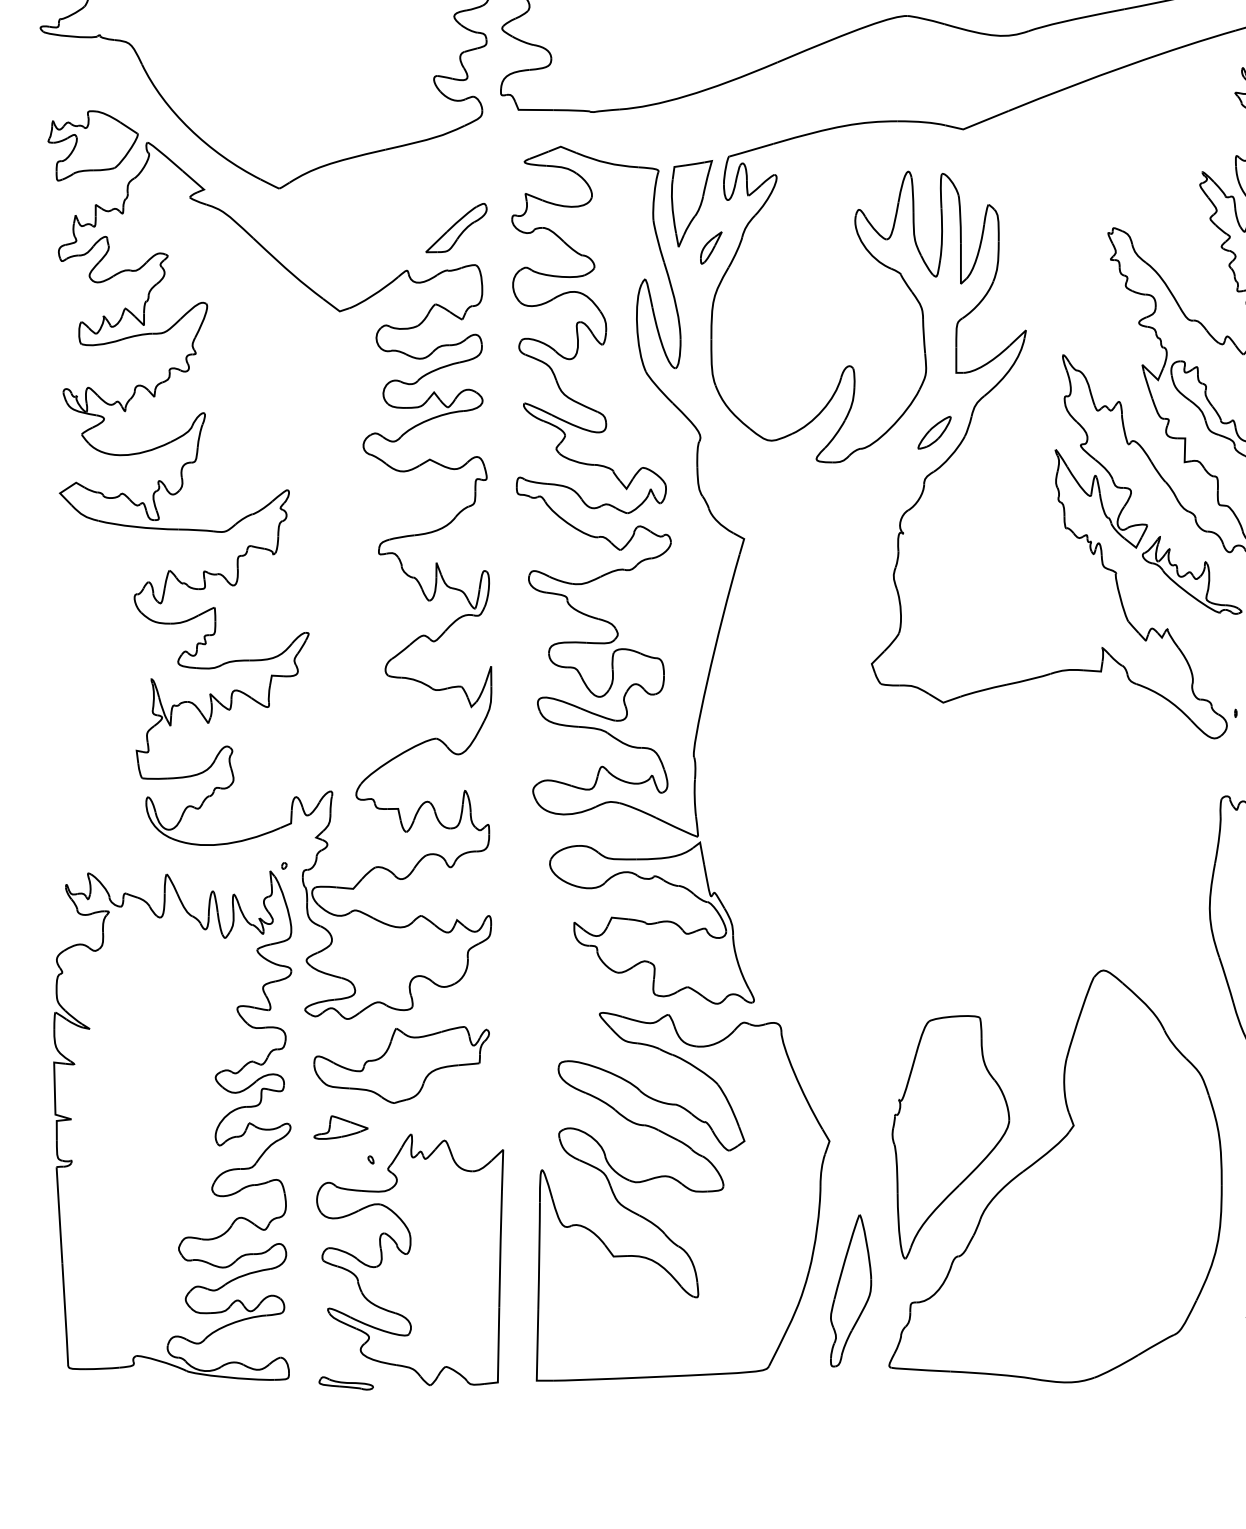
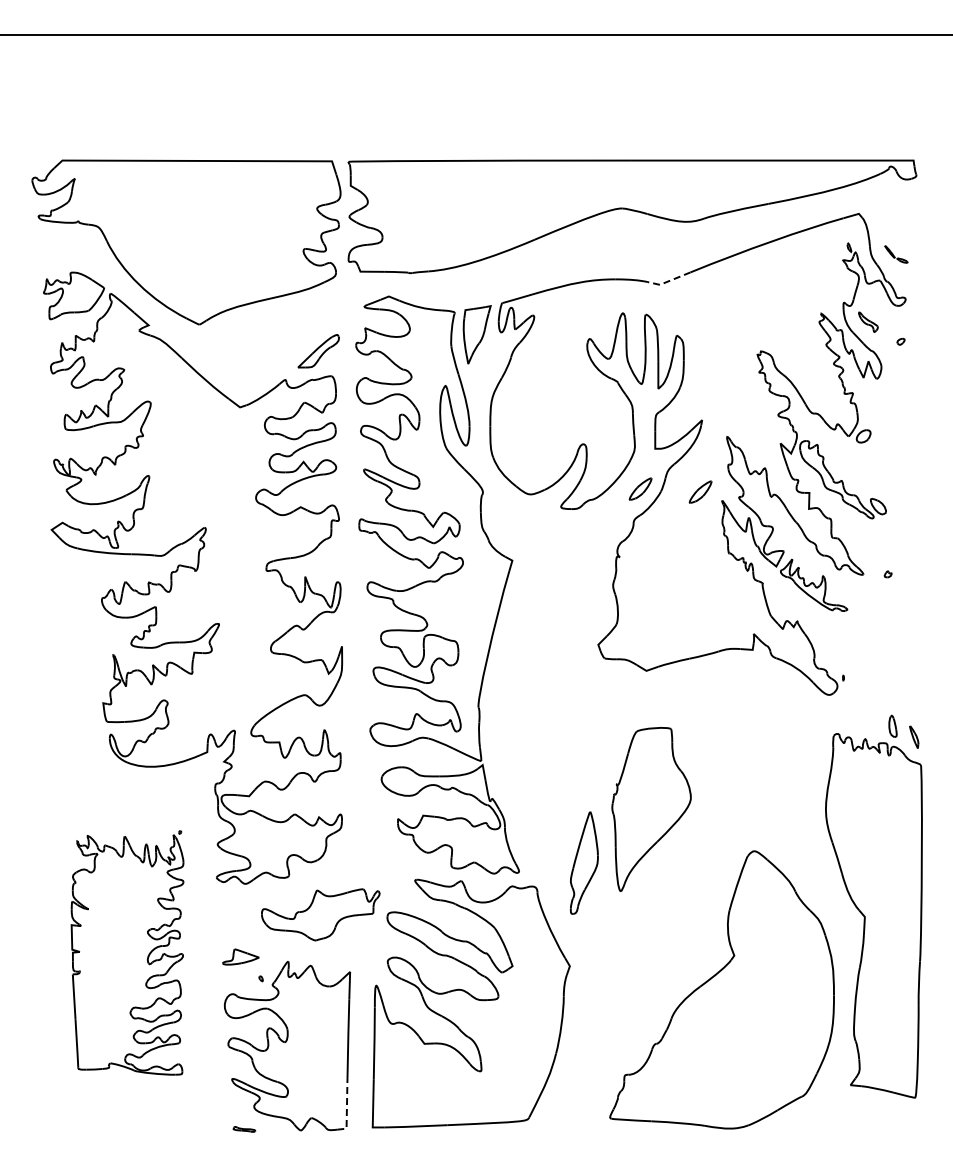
line: (975, 124) -> (668, 281), solid -> dashed
part: (711, 247) -> (490, 364), removed
part: (1023, 436) -> (700, 491), added
part: (401, 1064) -> (320, 914), moved
part: (172, 1120) -> (127, 952), size x0.7
part: (950, 1137) -> (651, 809), moved
part: (849, 1290) -> (583, 862), moved
line: (497, 1352) -> (346, 1108), solid -> dashed
part: (346, 1383) -> (244, 1129), size x0.6

